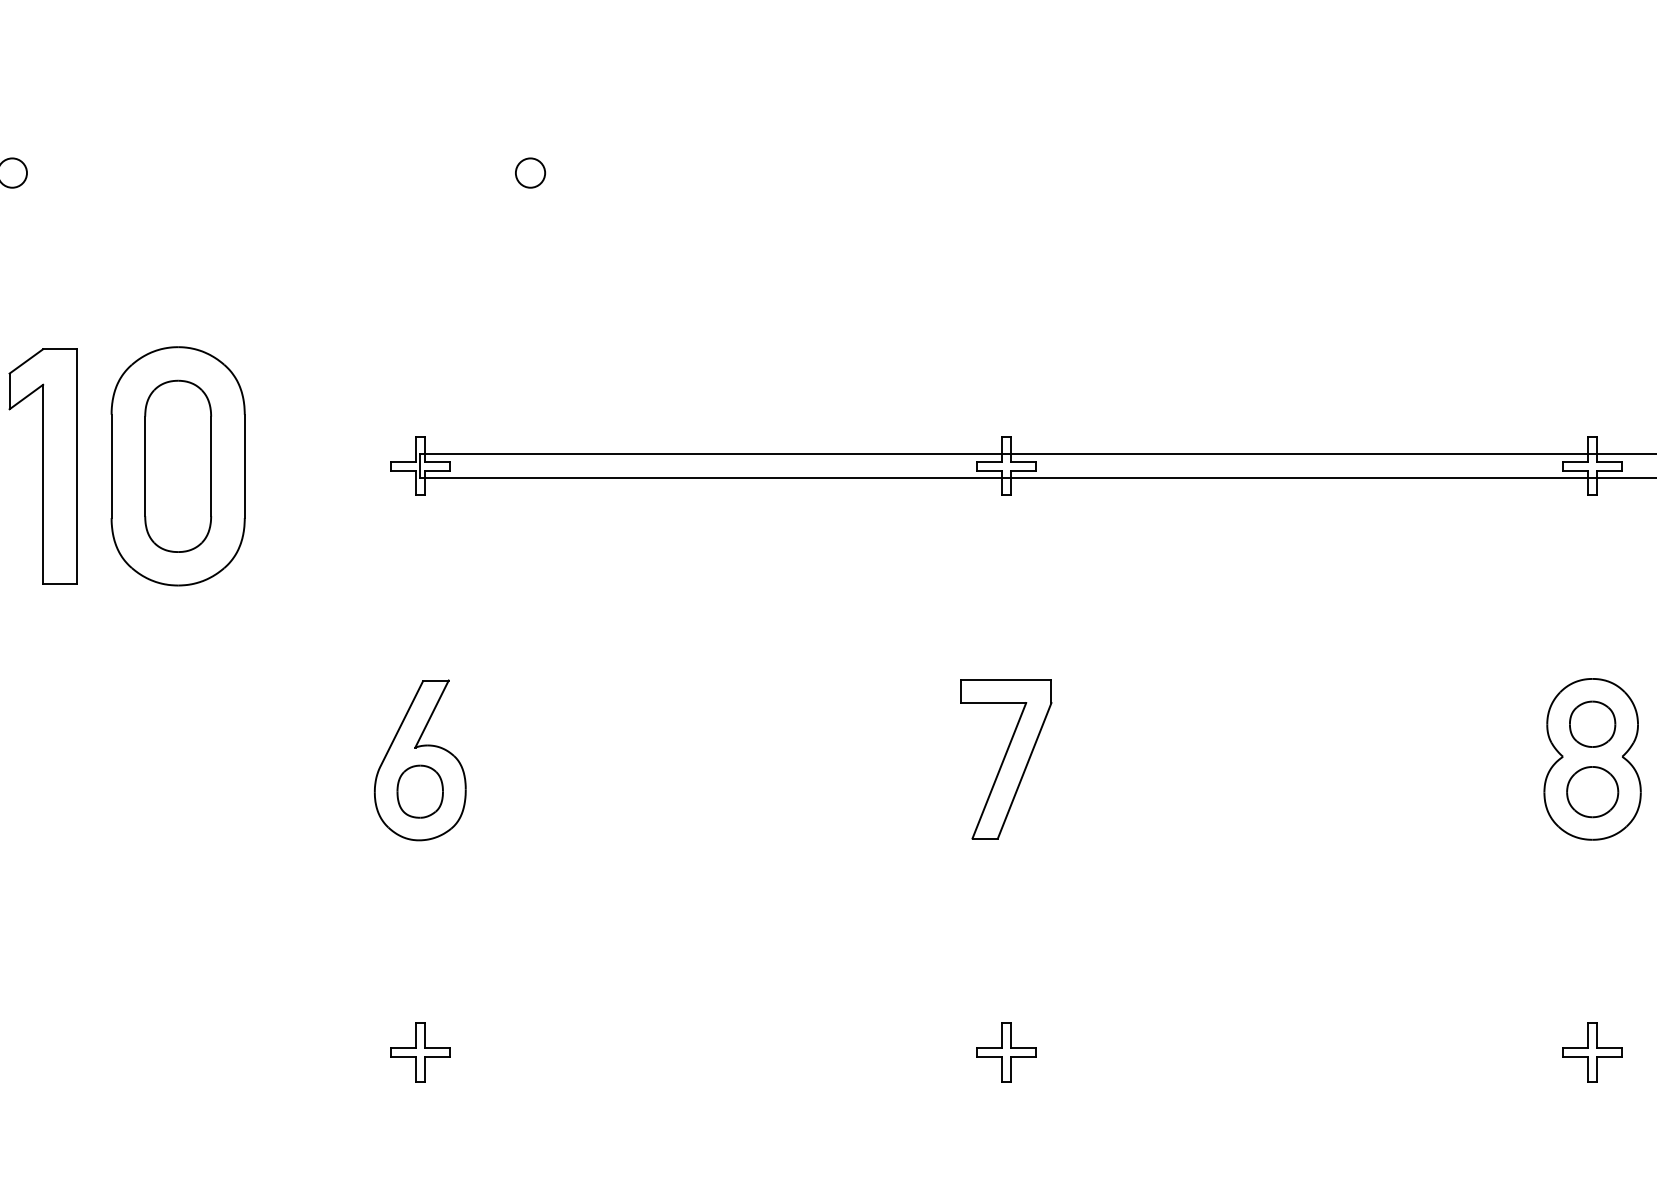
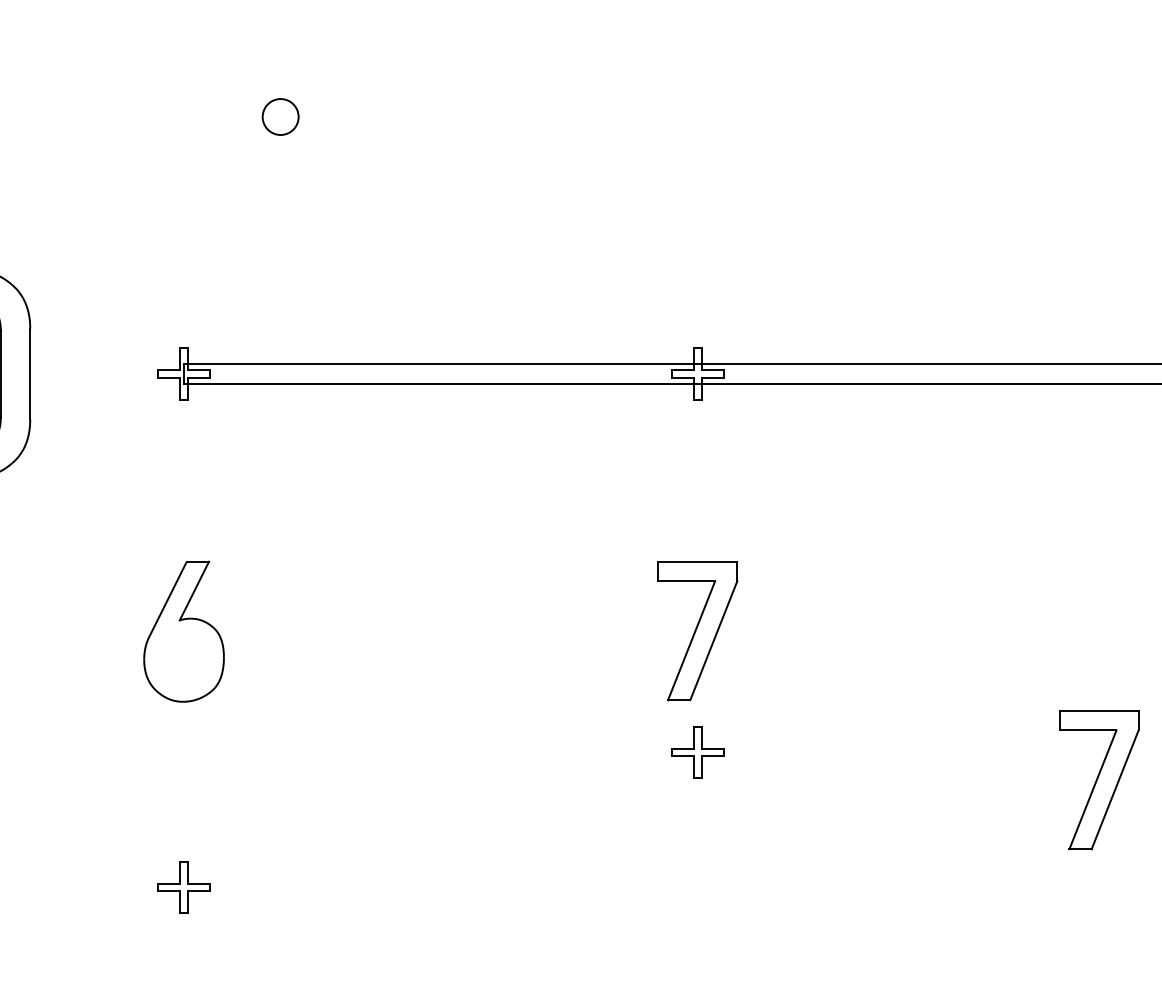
circle: (530, 172) -> (280, 116), size x1.4
part: (419, 791) -> (183, 658), removed
part: (1464, 929) -> (1099, 779), added
part: (1006, 1052) -> (697, 752), moved

